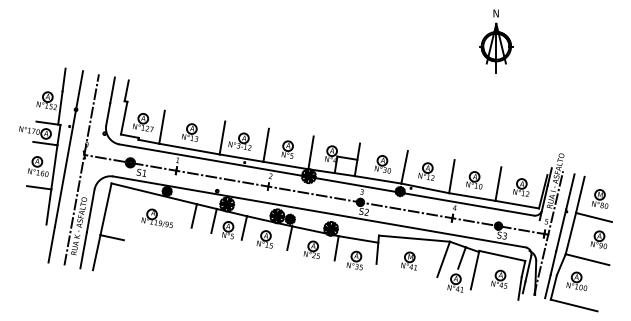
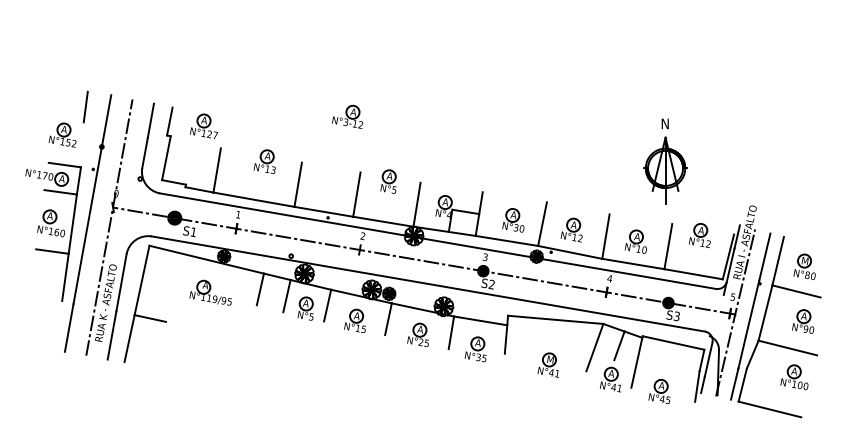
part: (496, 41) -> (665, 161), moved
line: (60, 107) -> (80, 144), removed
part: (143, 122) -> (204, 125), moved
part: (189, 132) -> (264, 161), moved
part: (239, 141) -> (347, 116), moved
part: (287, 149) -> (388, 181), moved
part: (520, 187) -> (699, 235), moved
part: (408, 260) -> (547, 364), moved
part: (499, 279) -> (659, 391), moved
part: (576, 281) -> (794, 377), moved

